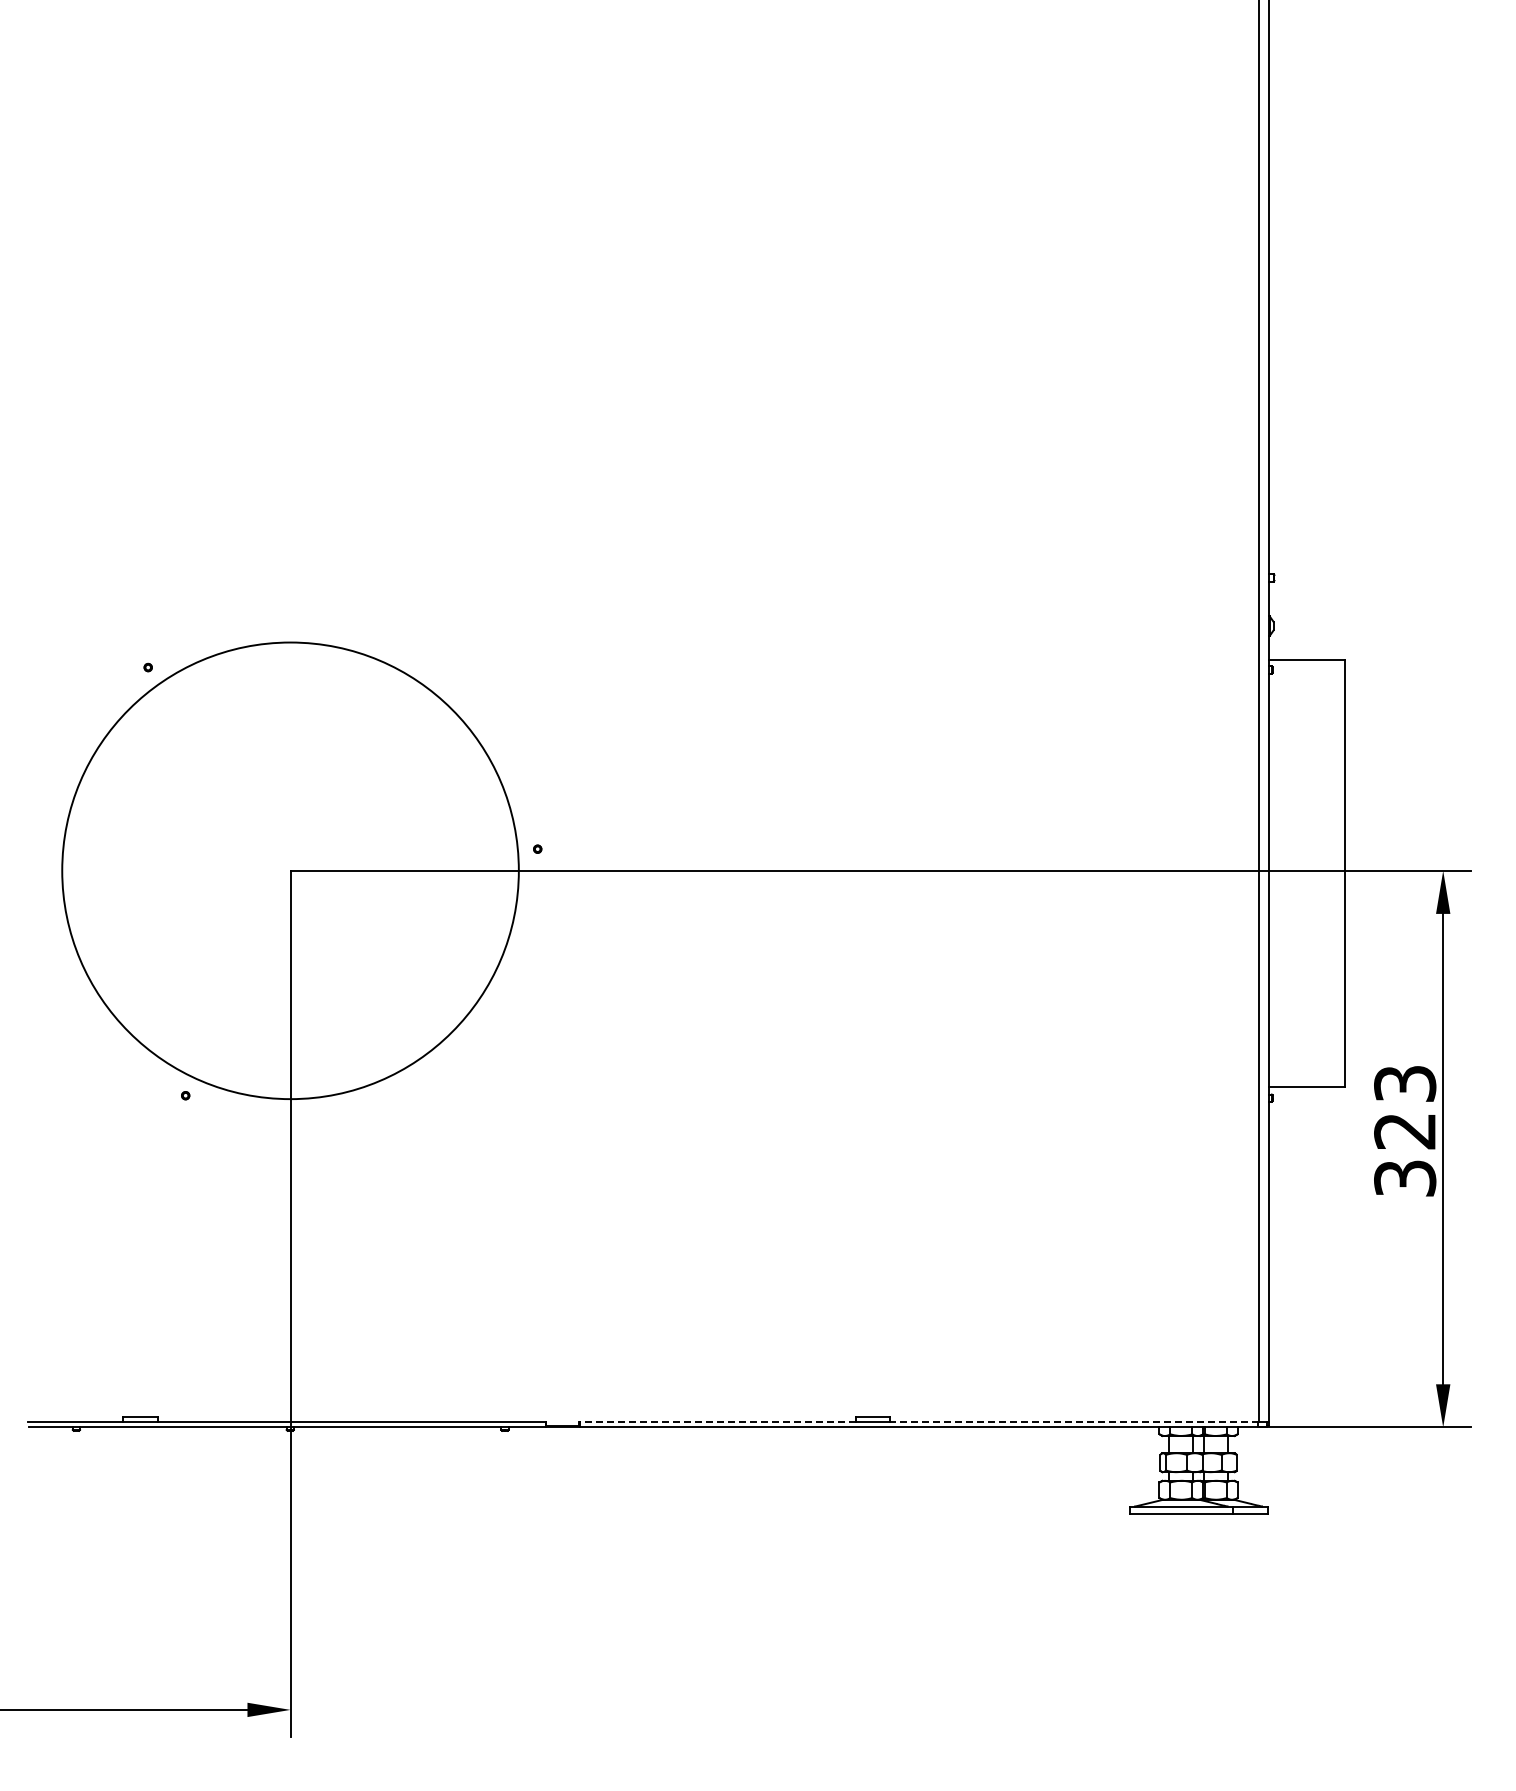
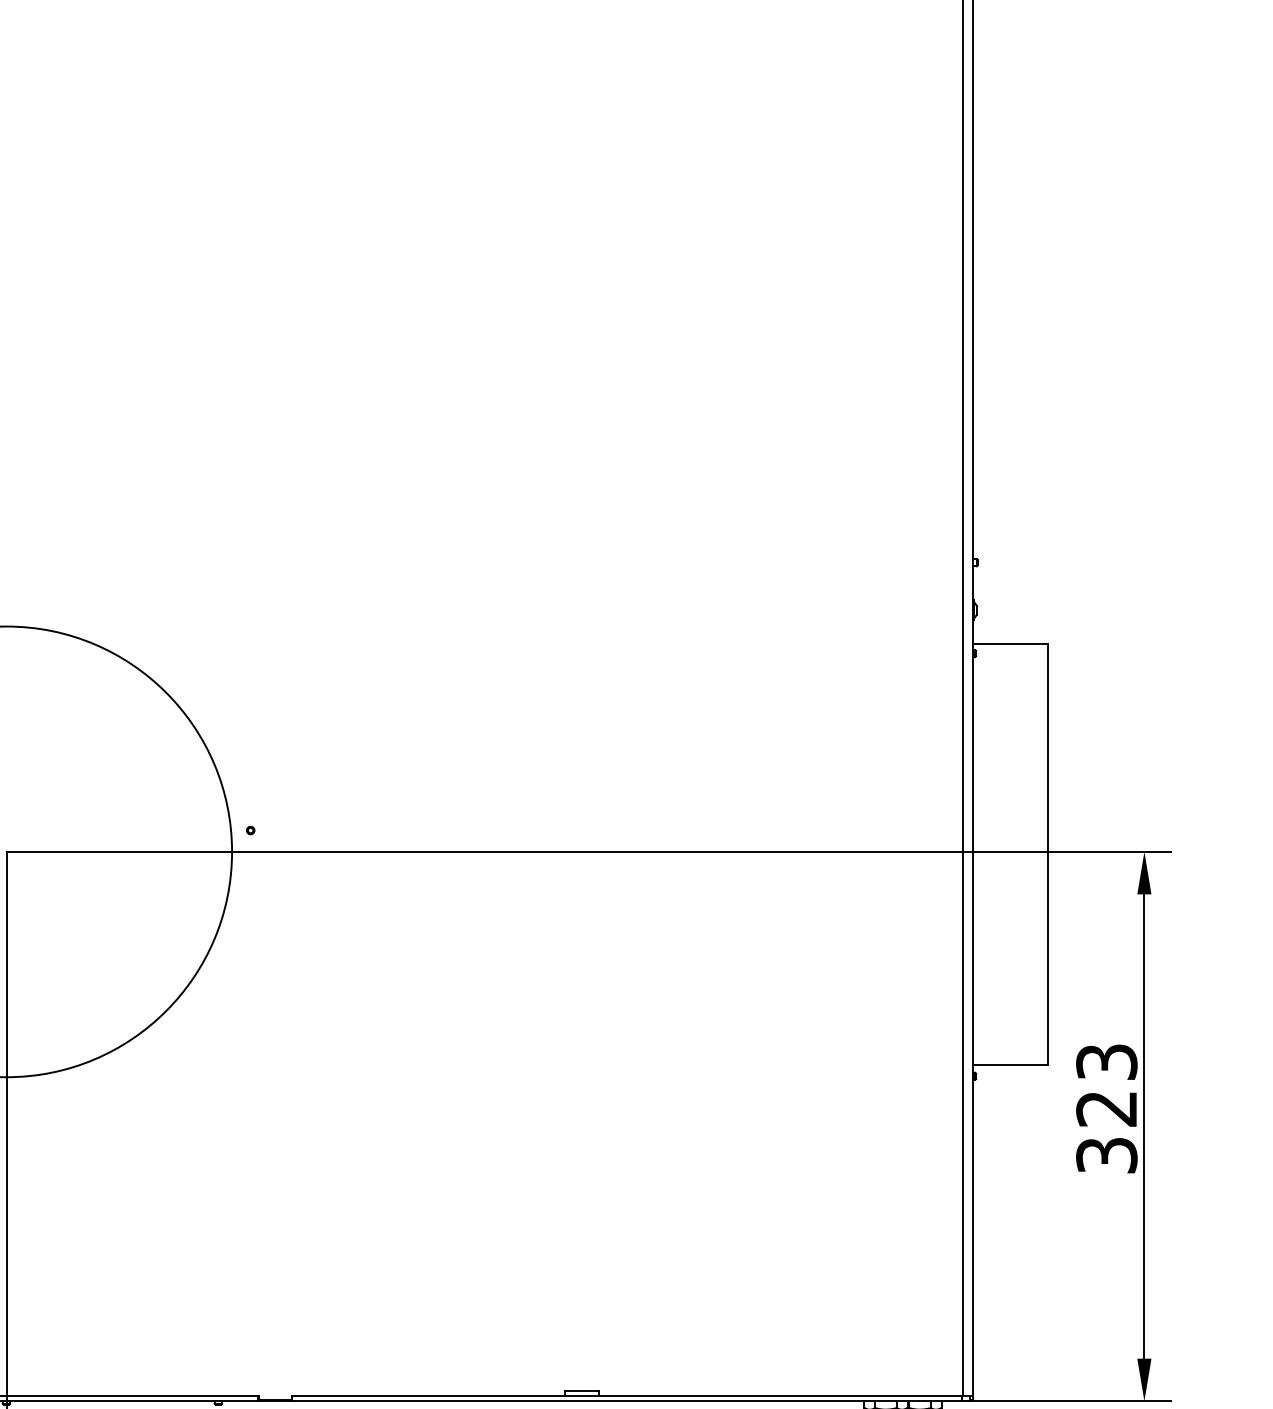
line: (716, 1422) -> (427, 1396), dashed -> solid
line: (1074, 1422) -> (780, 1396), dashed -> solid

